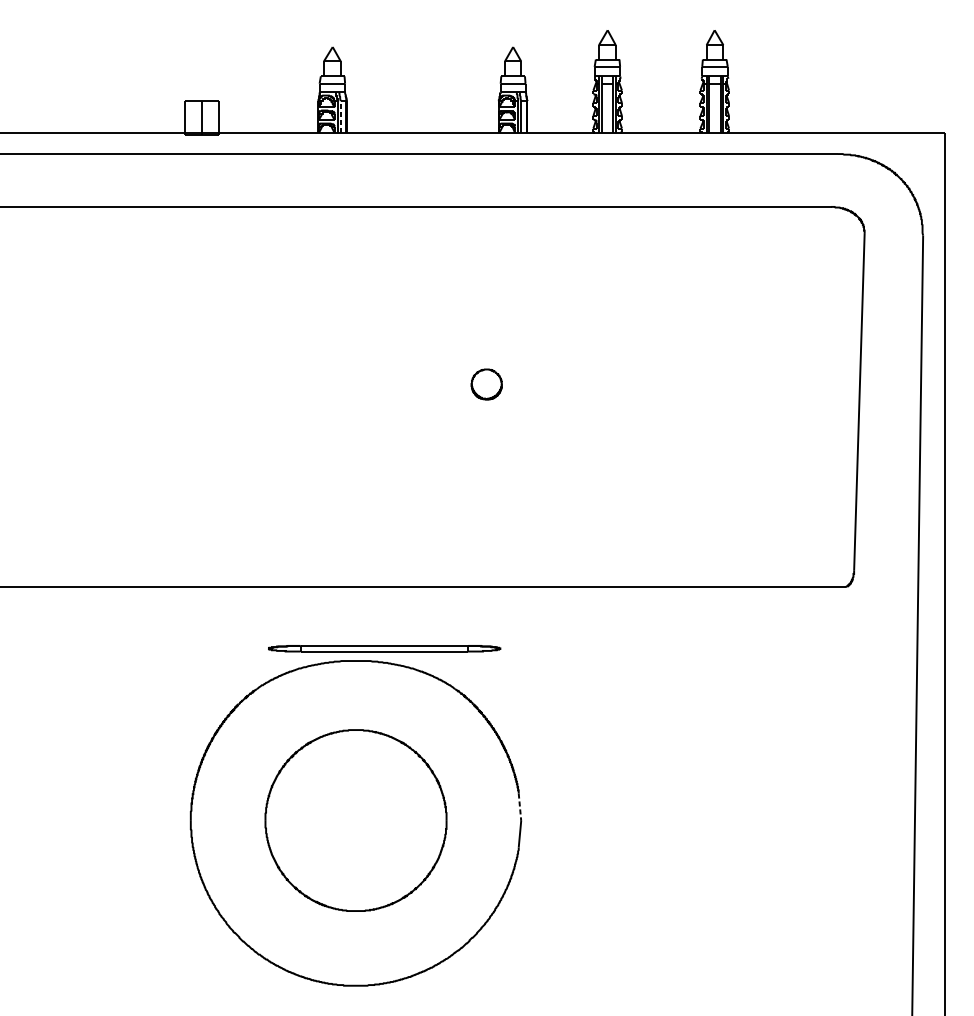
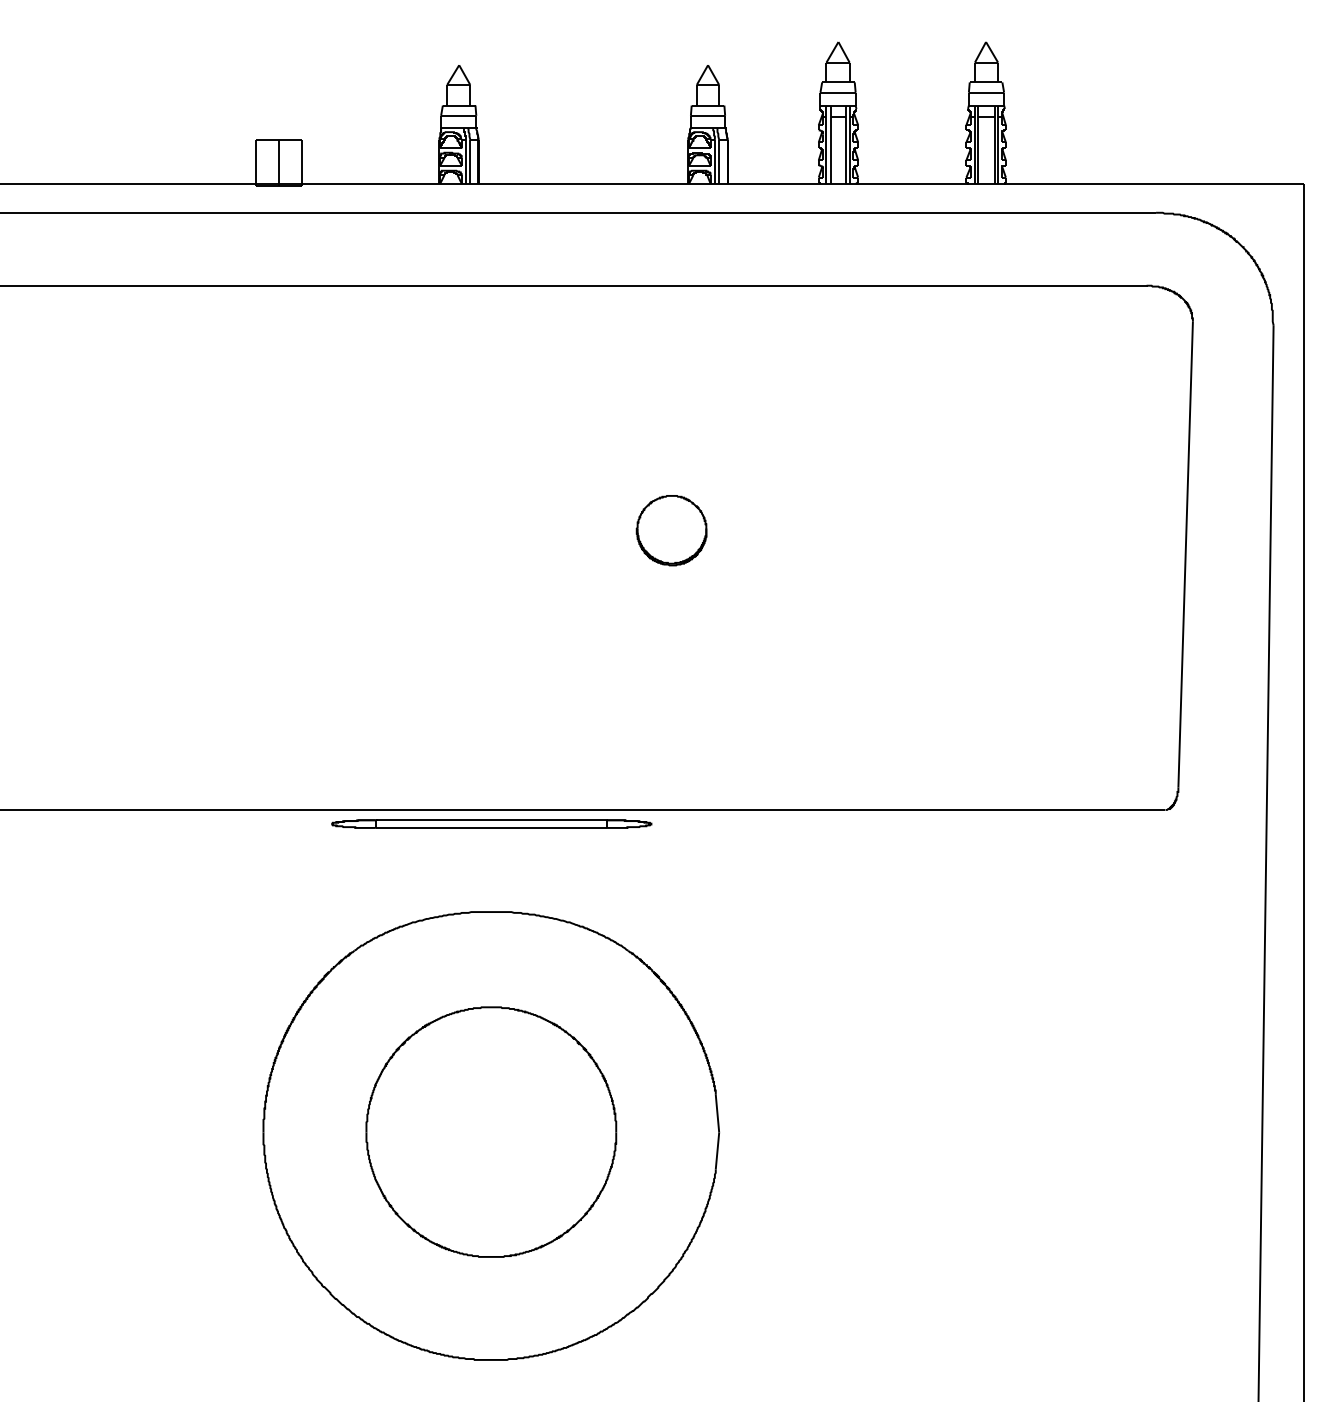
line: (340, 116) -> (470, 161), dashed -> solid
part: (486, 384) -> (671, 530), size x1.67
part: (384, 648) -> (491, 823), moved
line: (519, 807) -> (717, 1113), dashed -> solid

